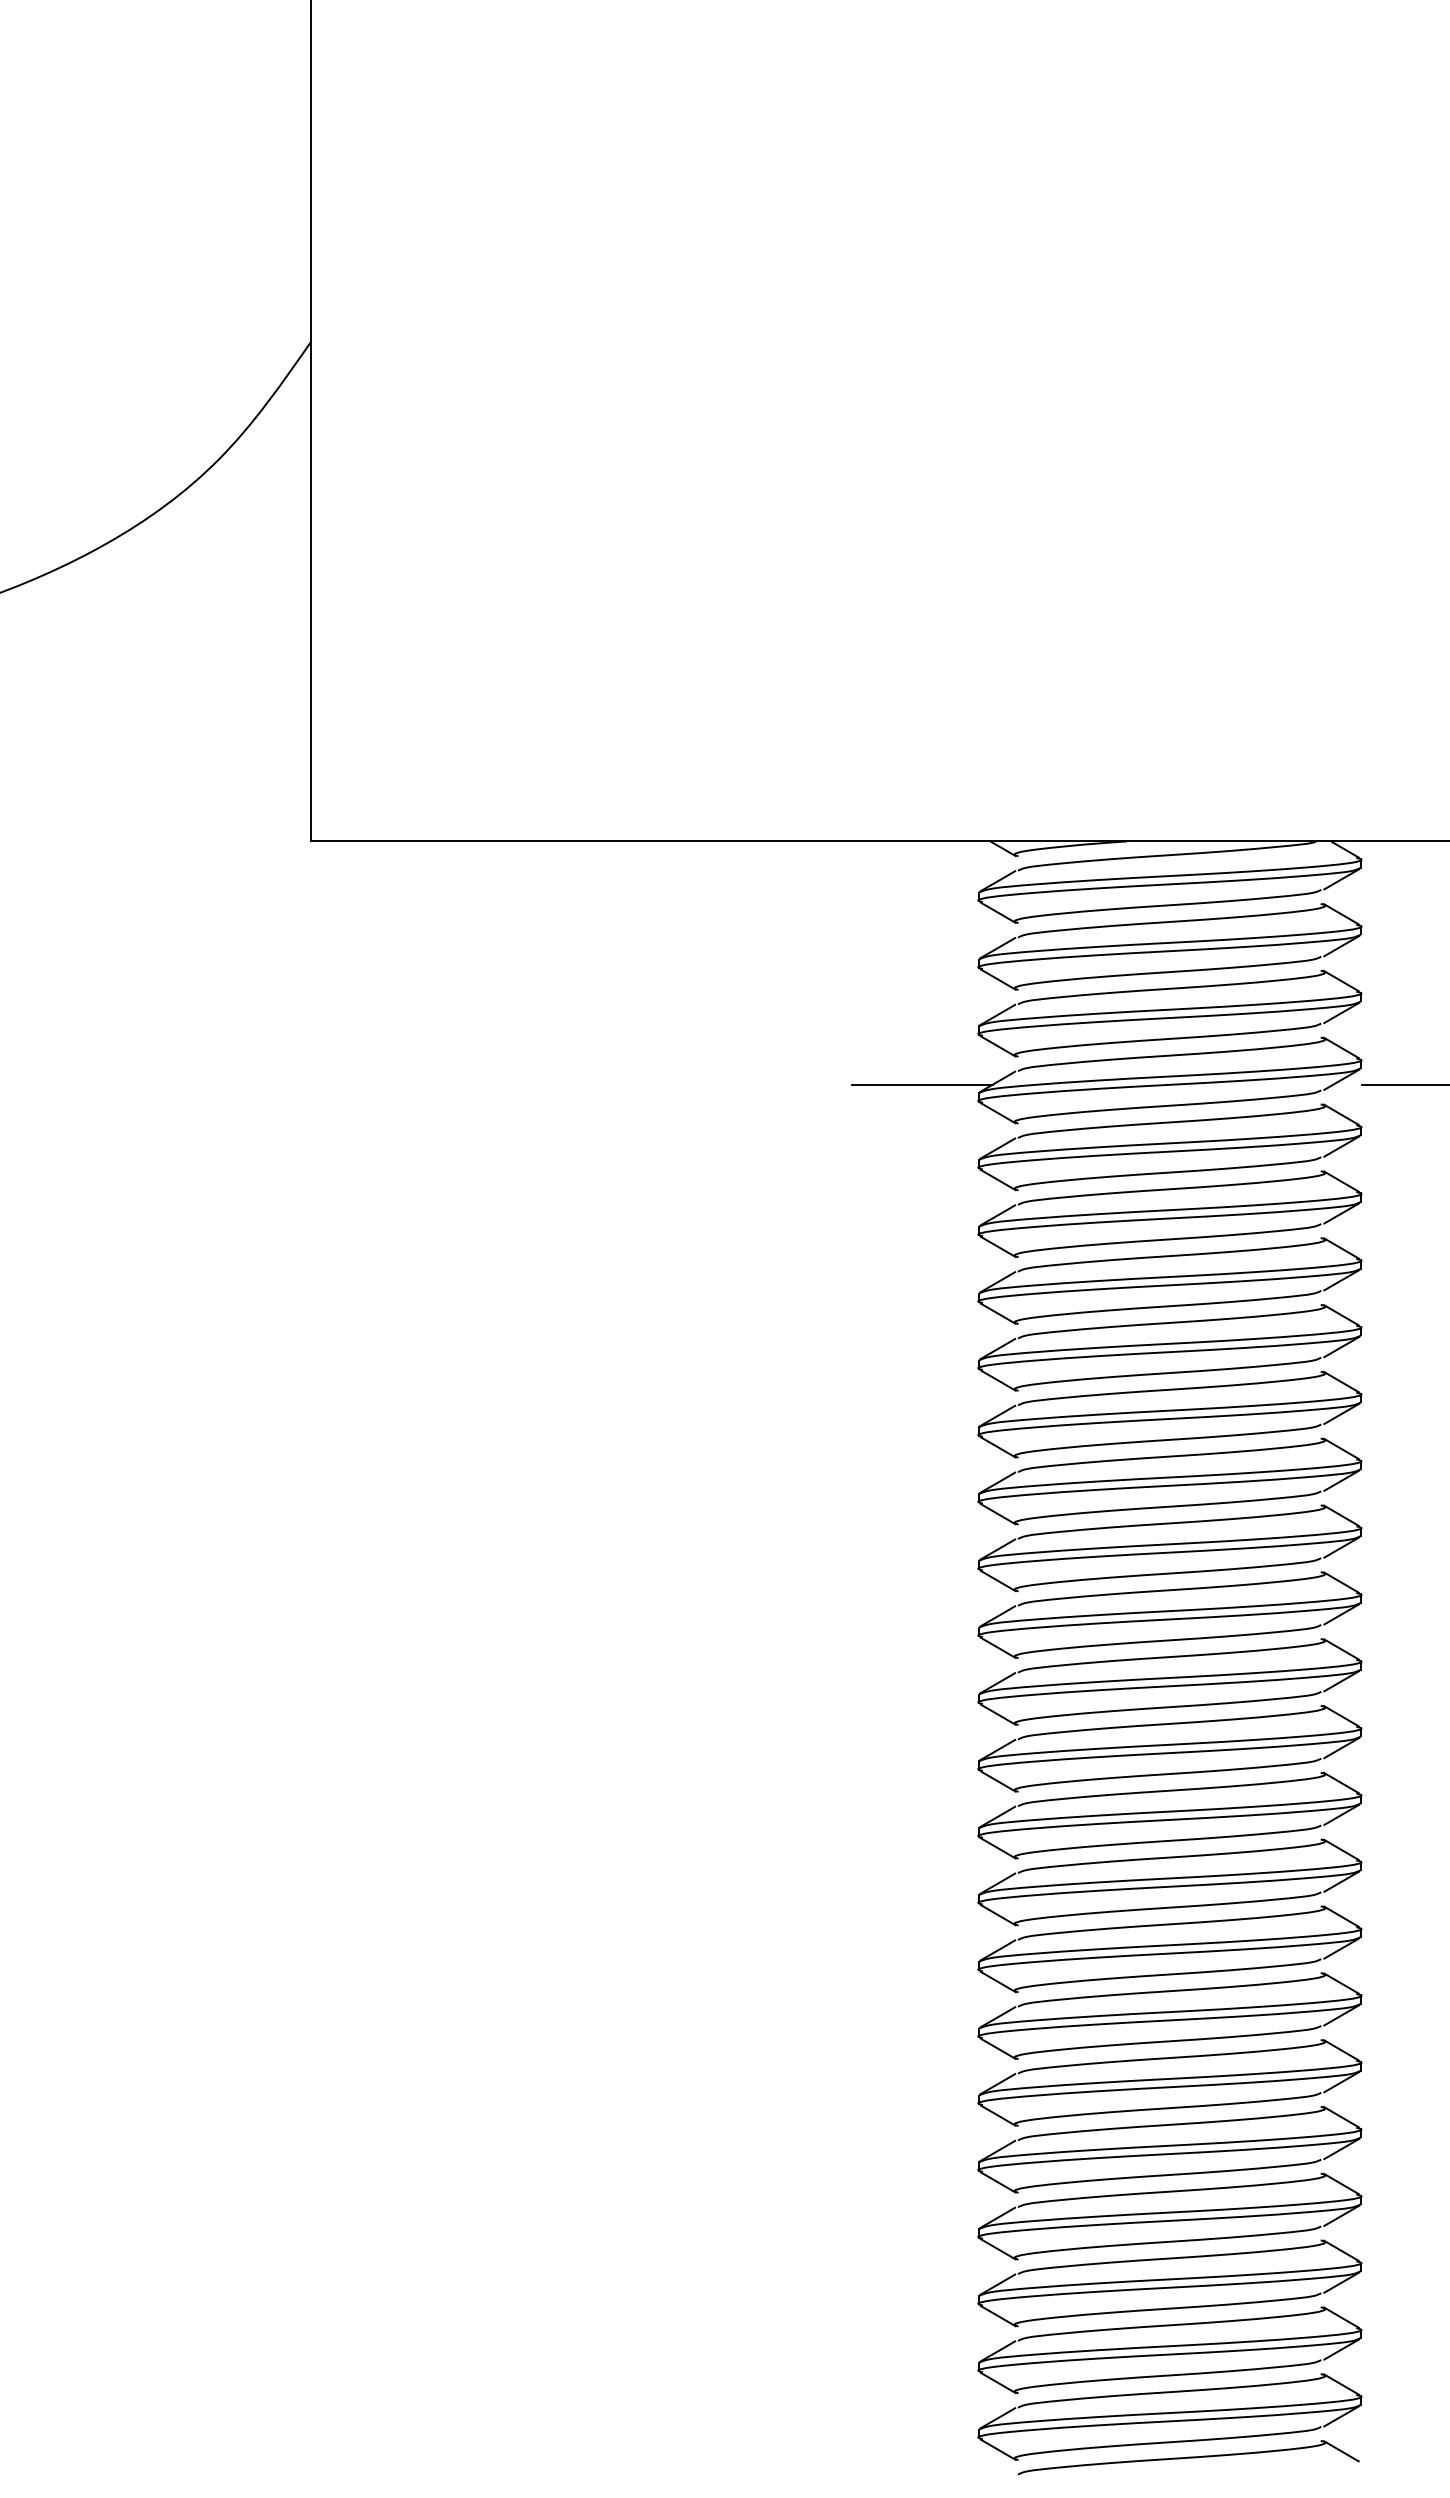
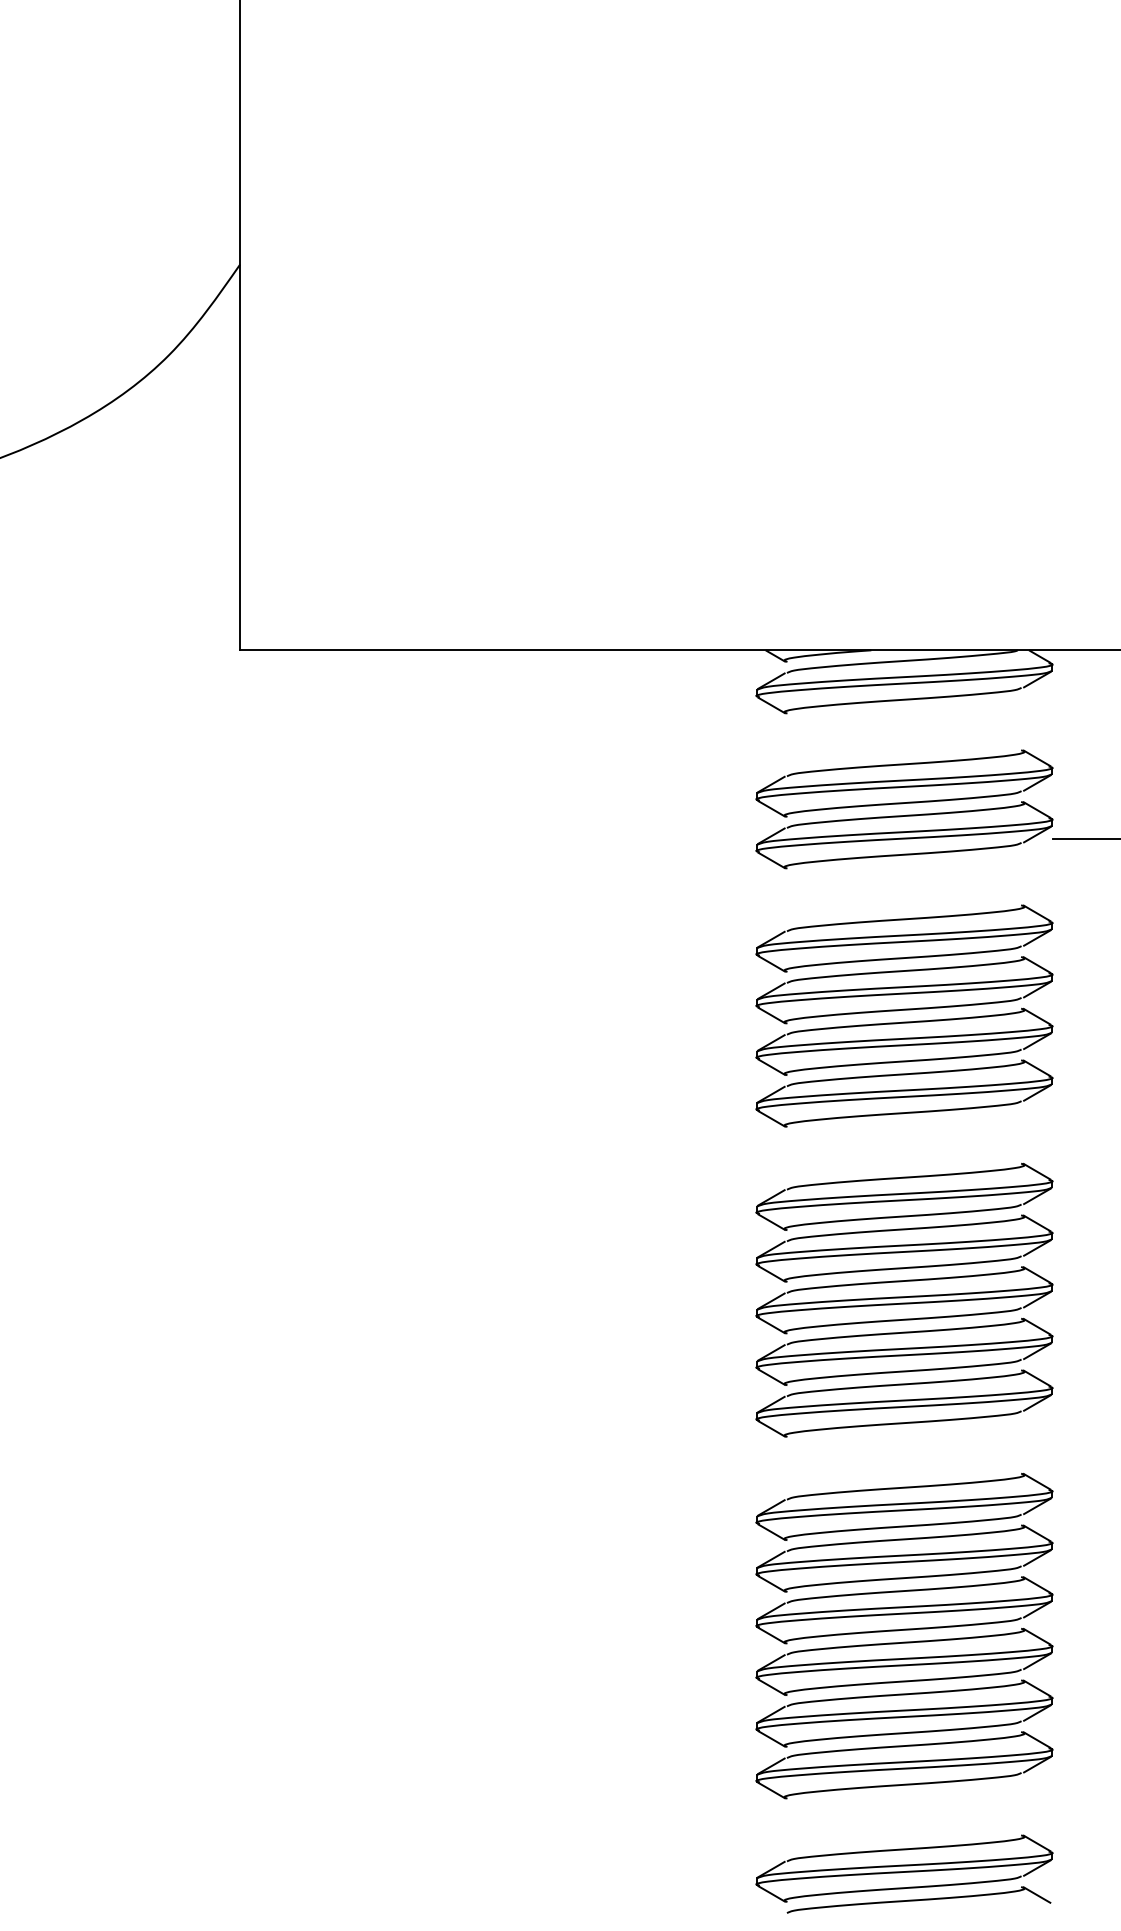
part: (1169, 946) -> (904, 731), removed
line: (921, 1084) -> (712, 838), removed
part: (1169, 1147) -> (904, 887), removed
part: (1169, 1481) -> (904, 1145), removed
part: (1169, 1882) -> (904, 1455), removed
part: (1169, 2349) -> (904, 1816), removed

